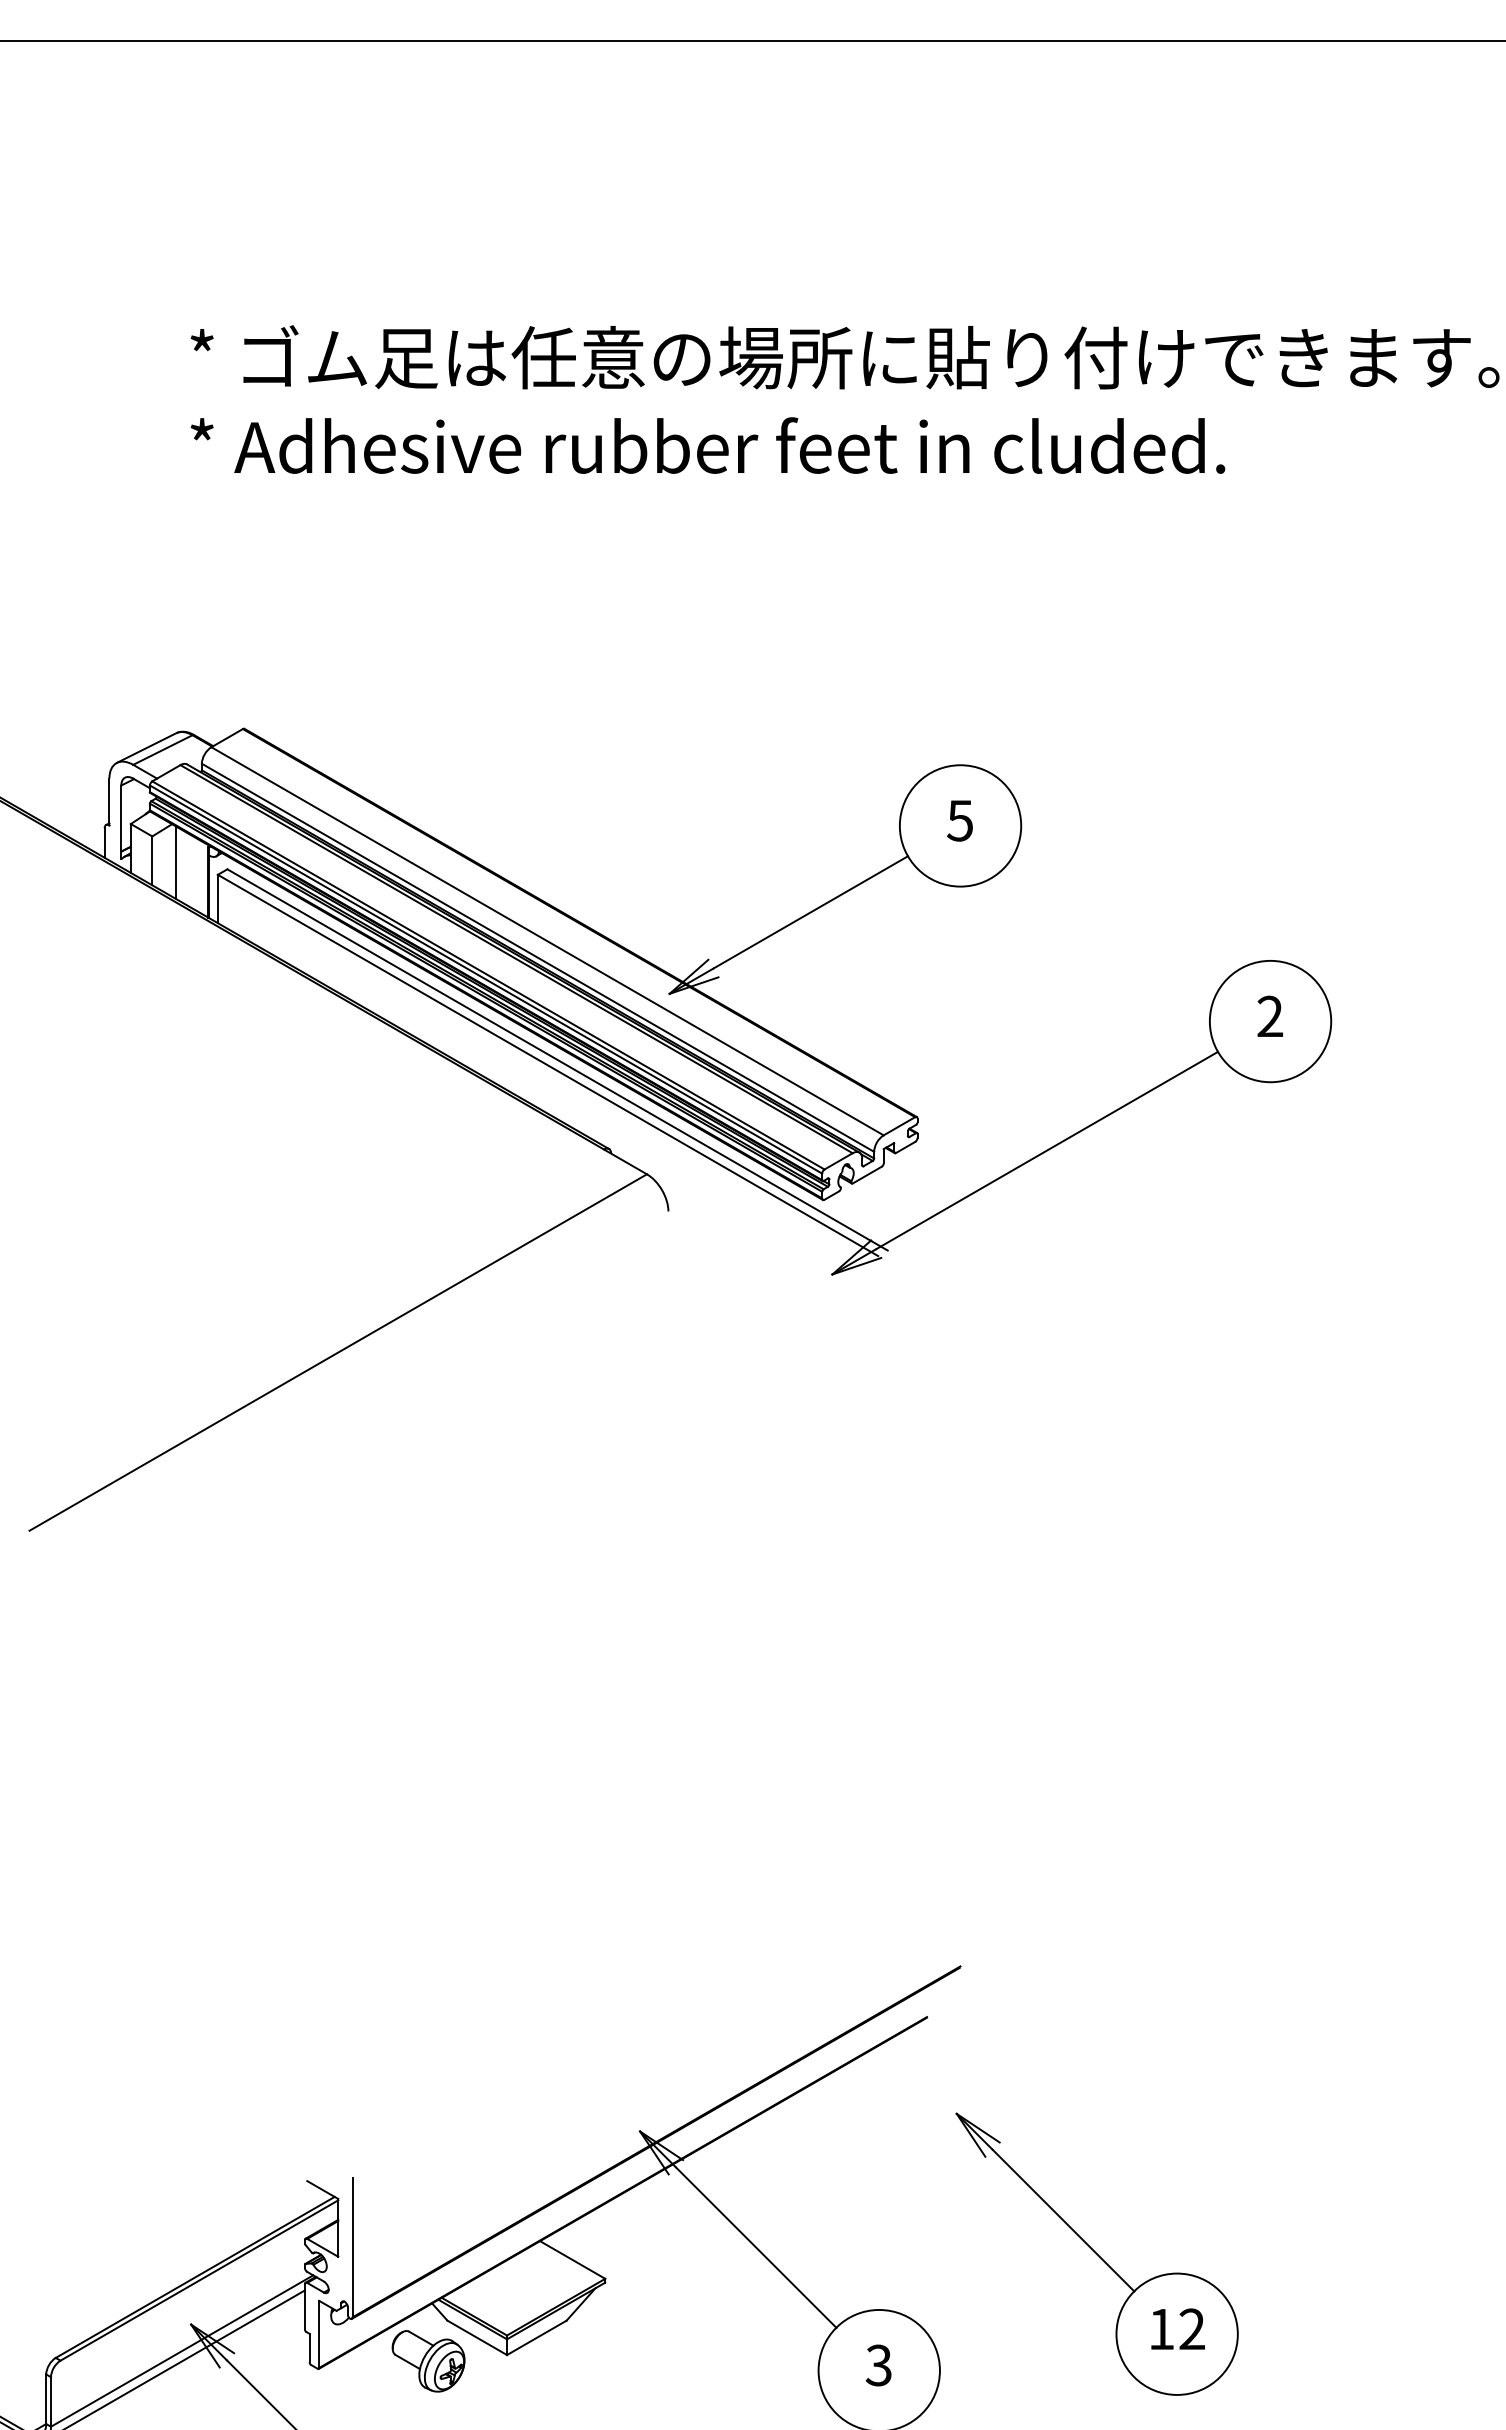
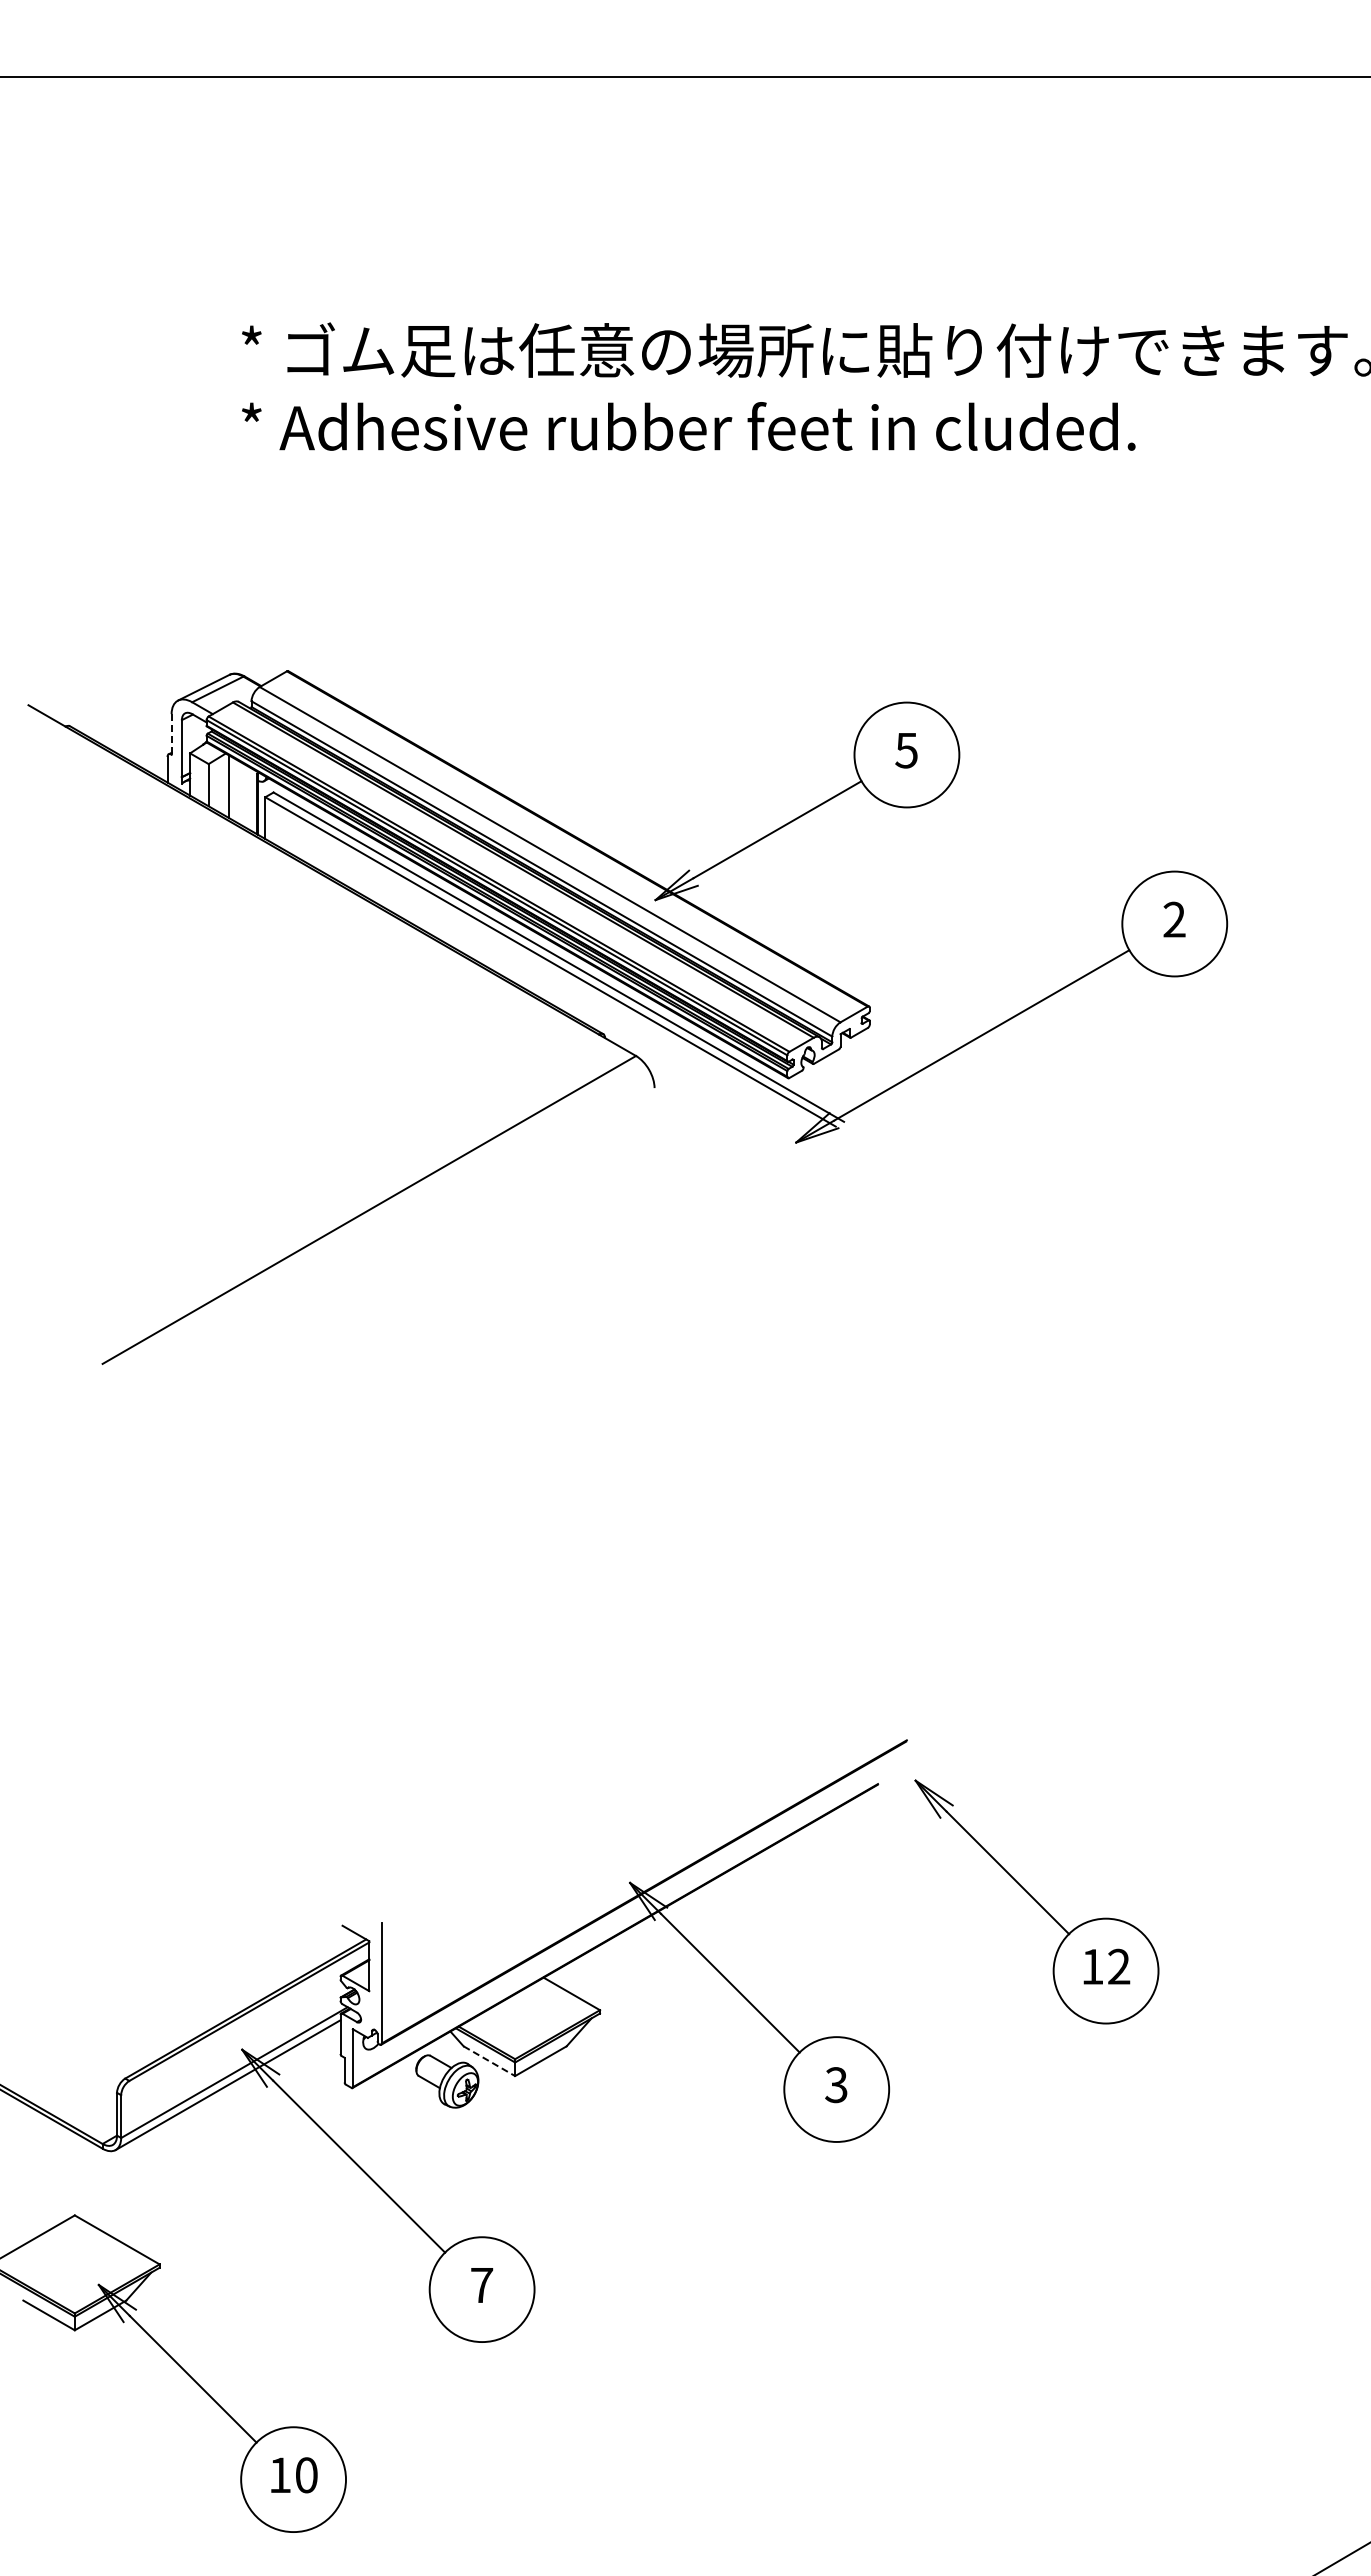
line: (109, 802) -> (171, 734), solid -> dashed
part: (1096, 2253) -> (1036, 1901), moved
line: (477, 2338) -> (489, 2061), solid -> dashed

